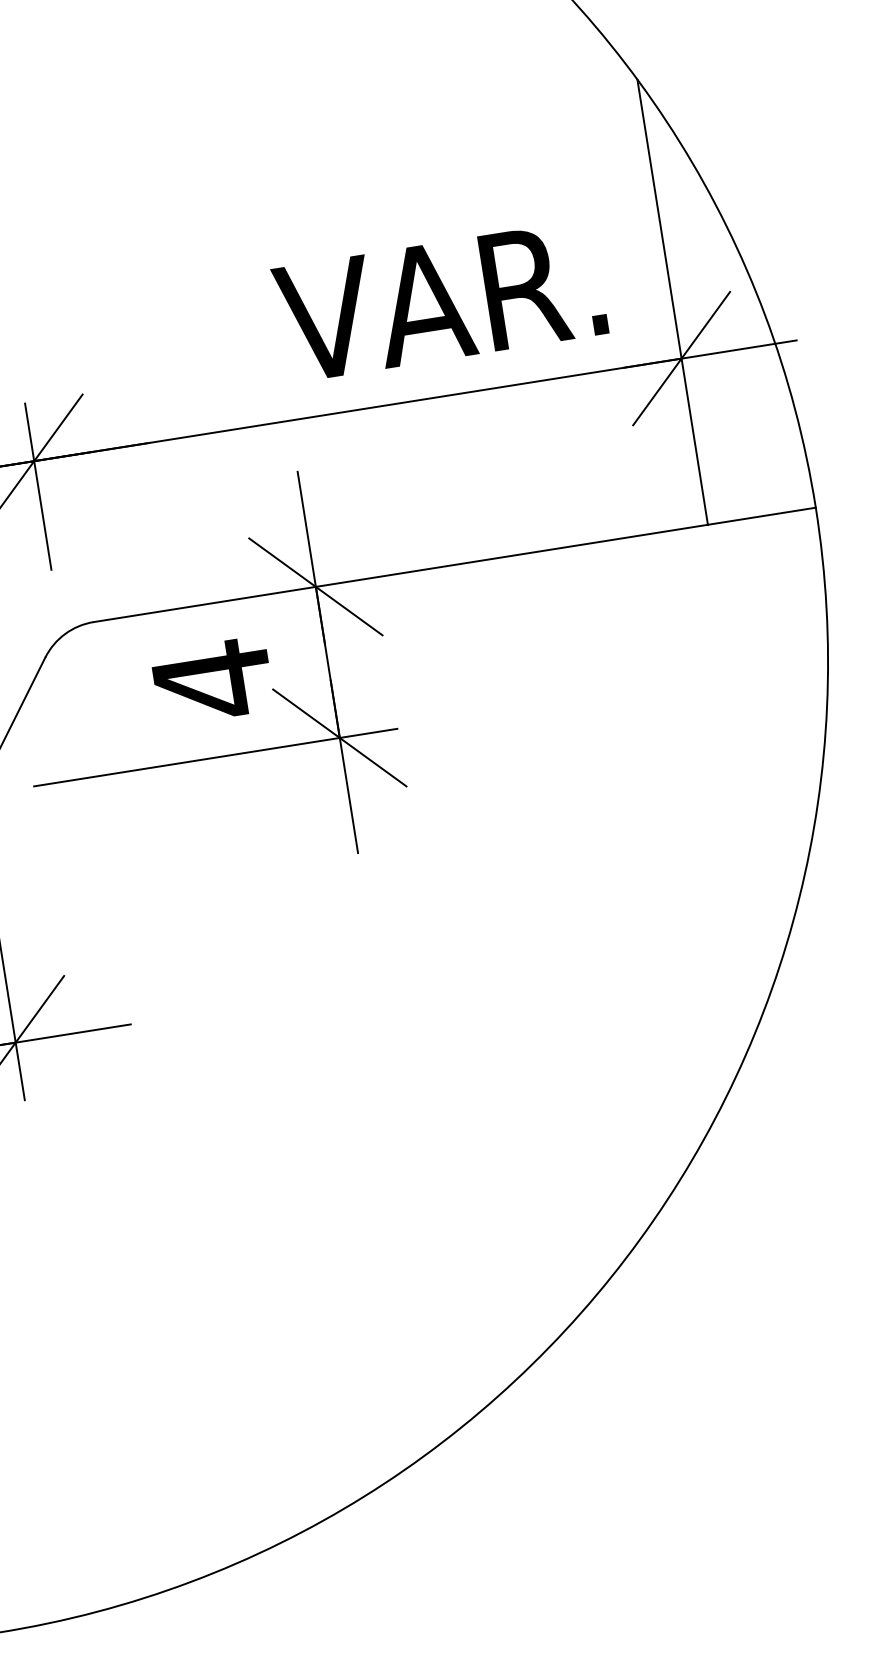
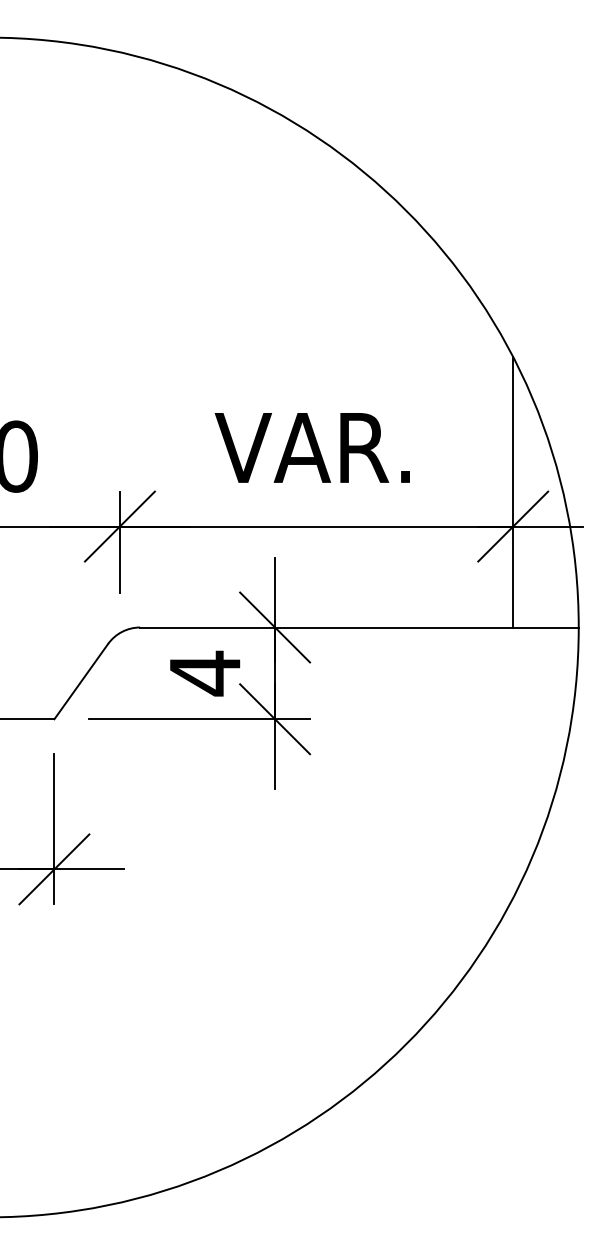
text: (438, 300) -> (311, 447), moved

